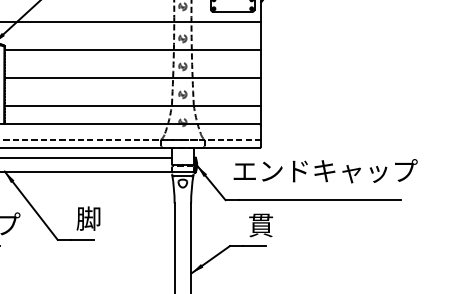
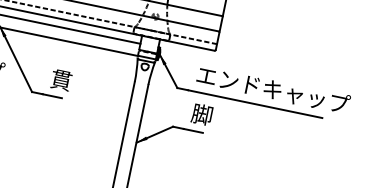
text: (325, 171) -> (273, 90), moved
text: (88, 218) -> (61, 79), 脚 -> 貫
text: (260, 224) -> (202, 114), 貫 -> 脚

